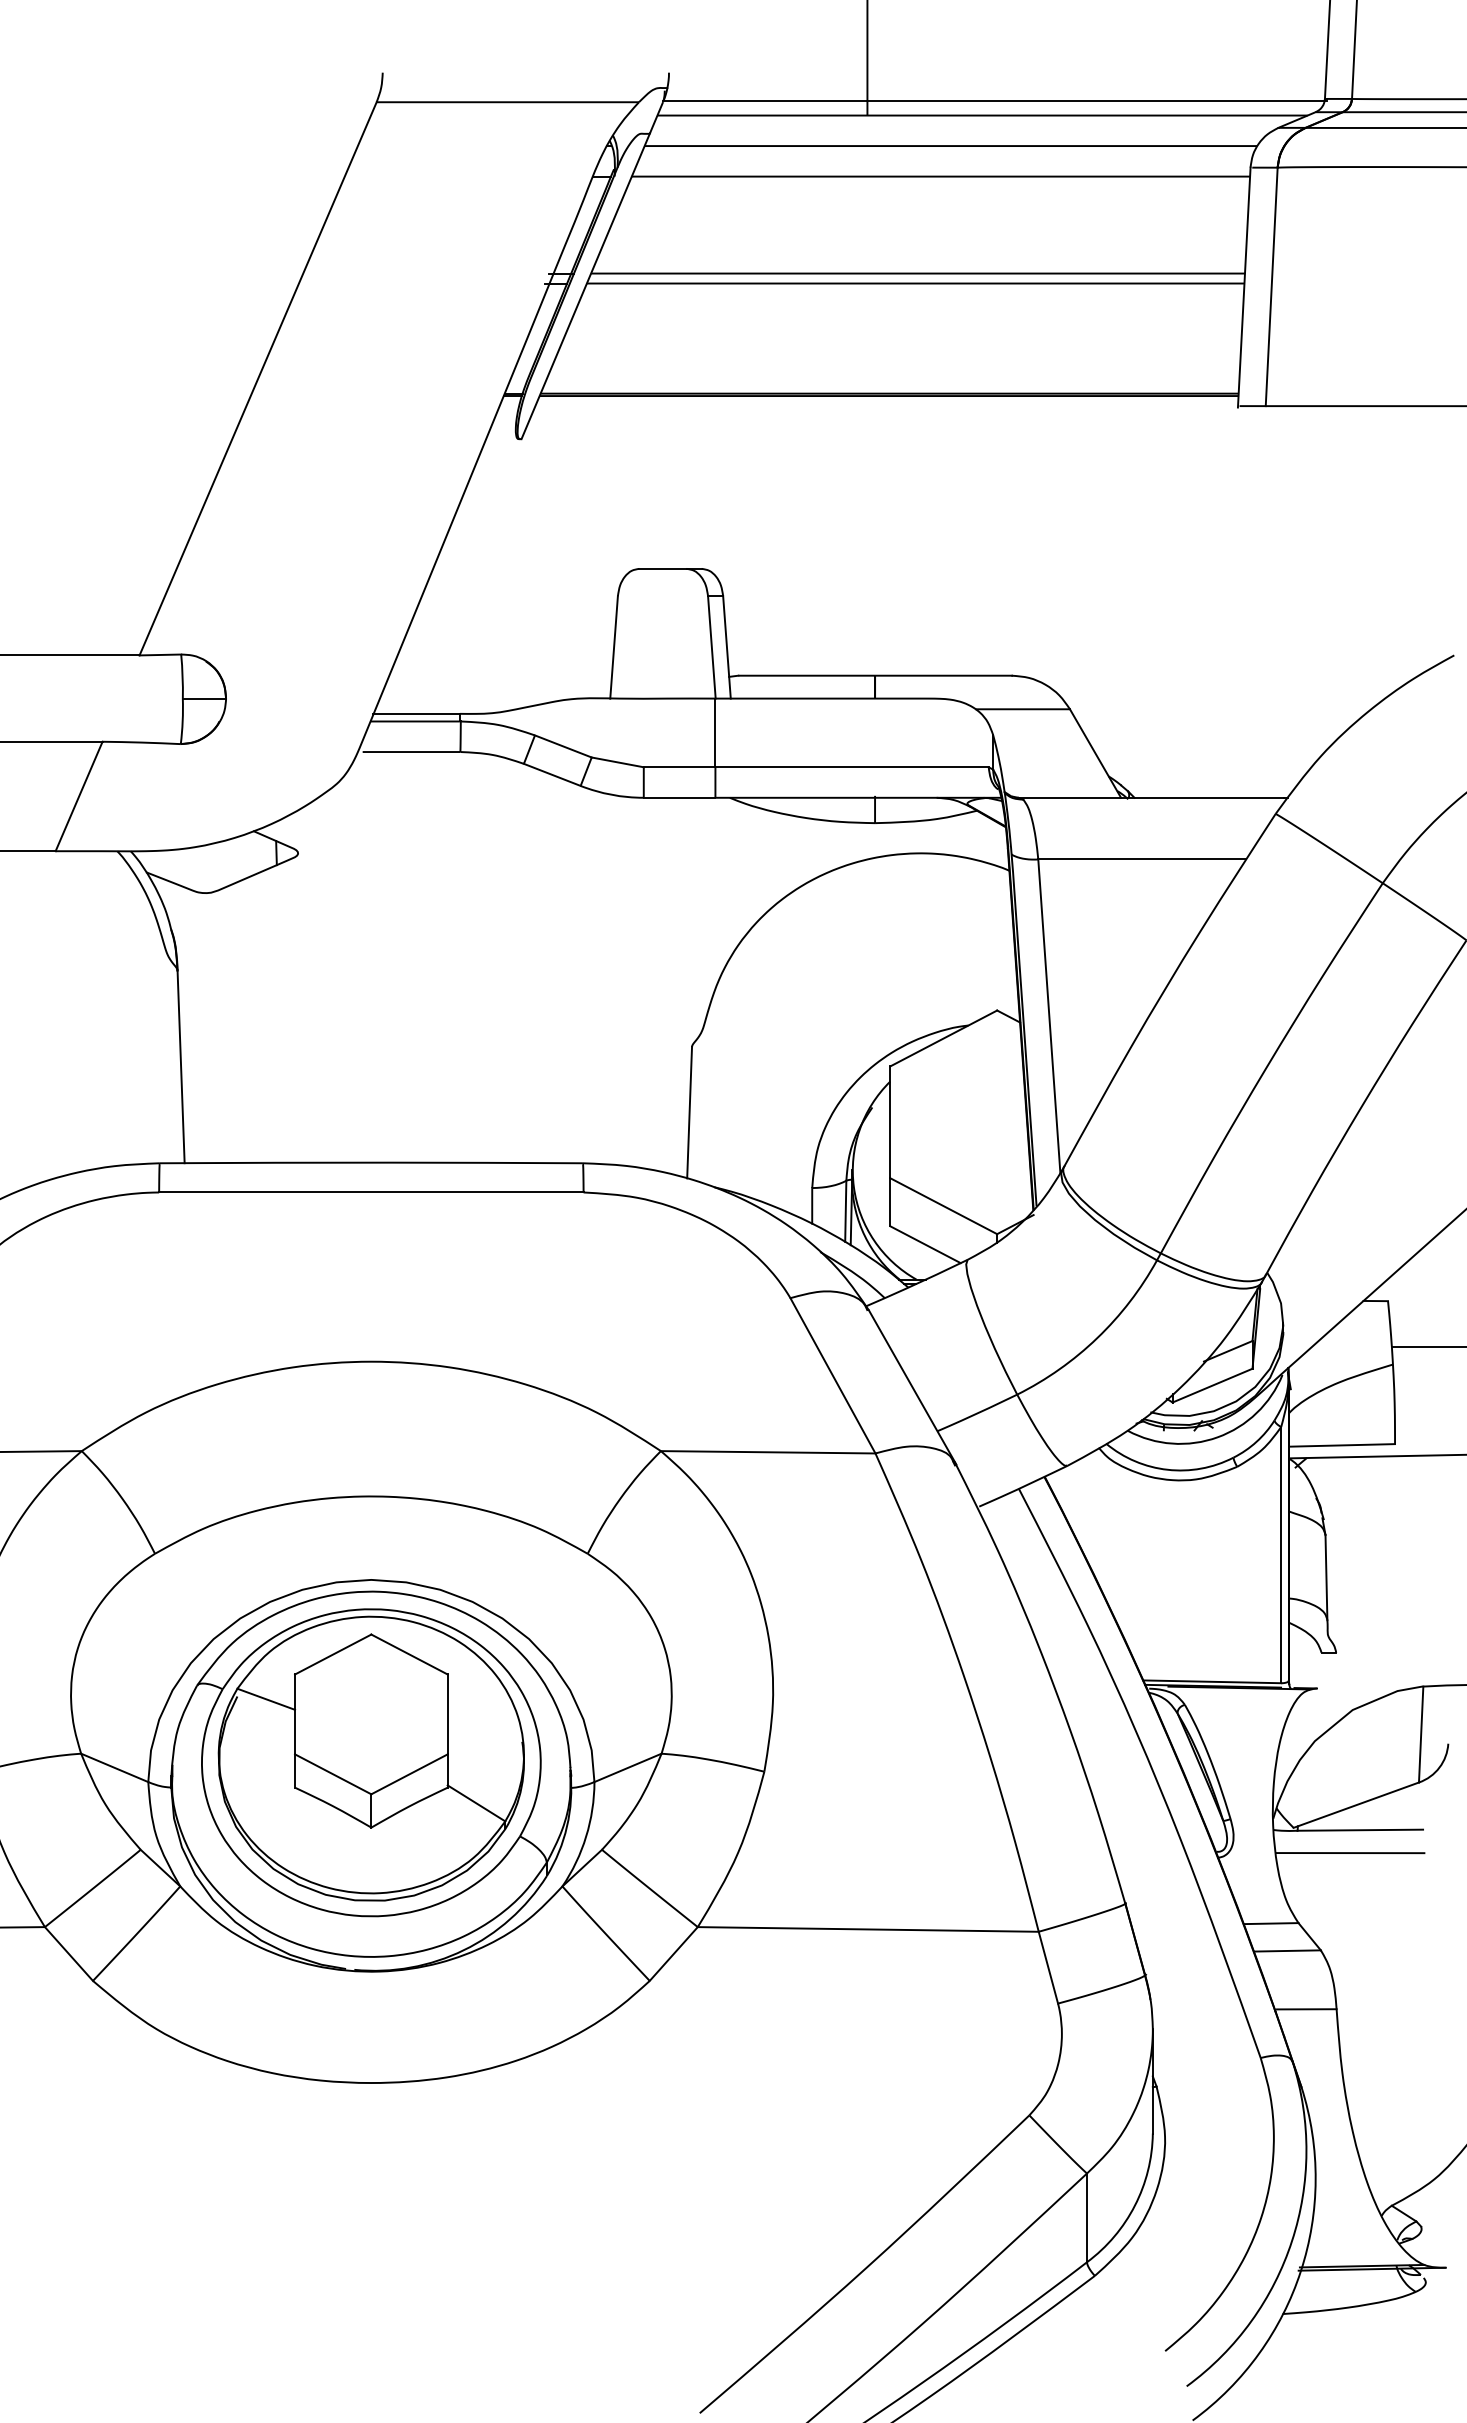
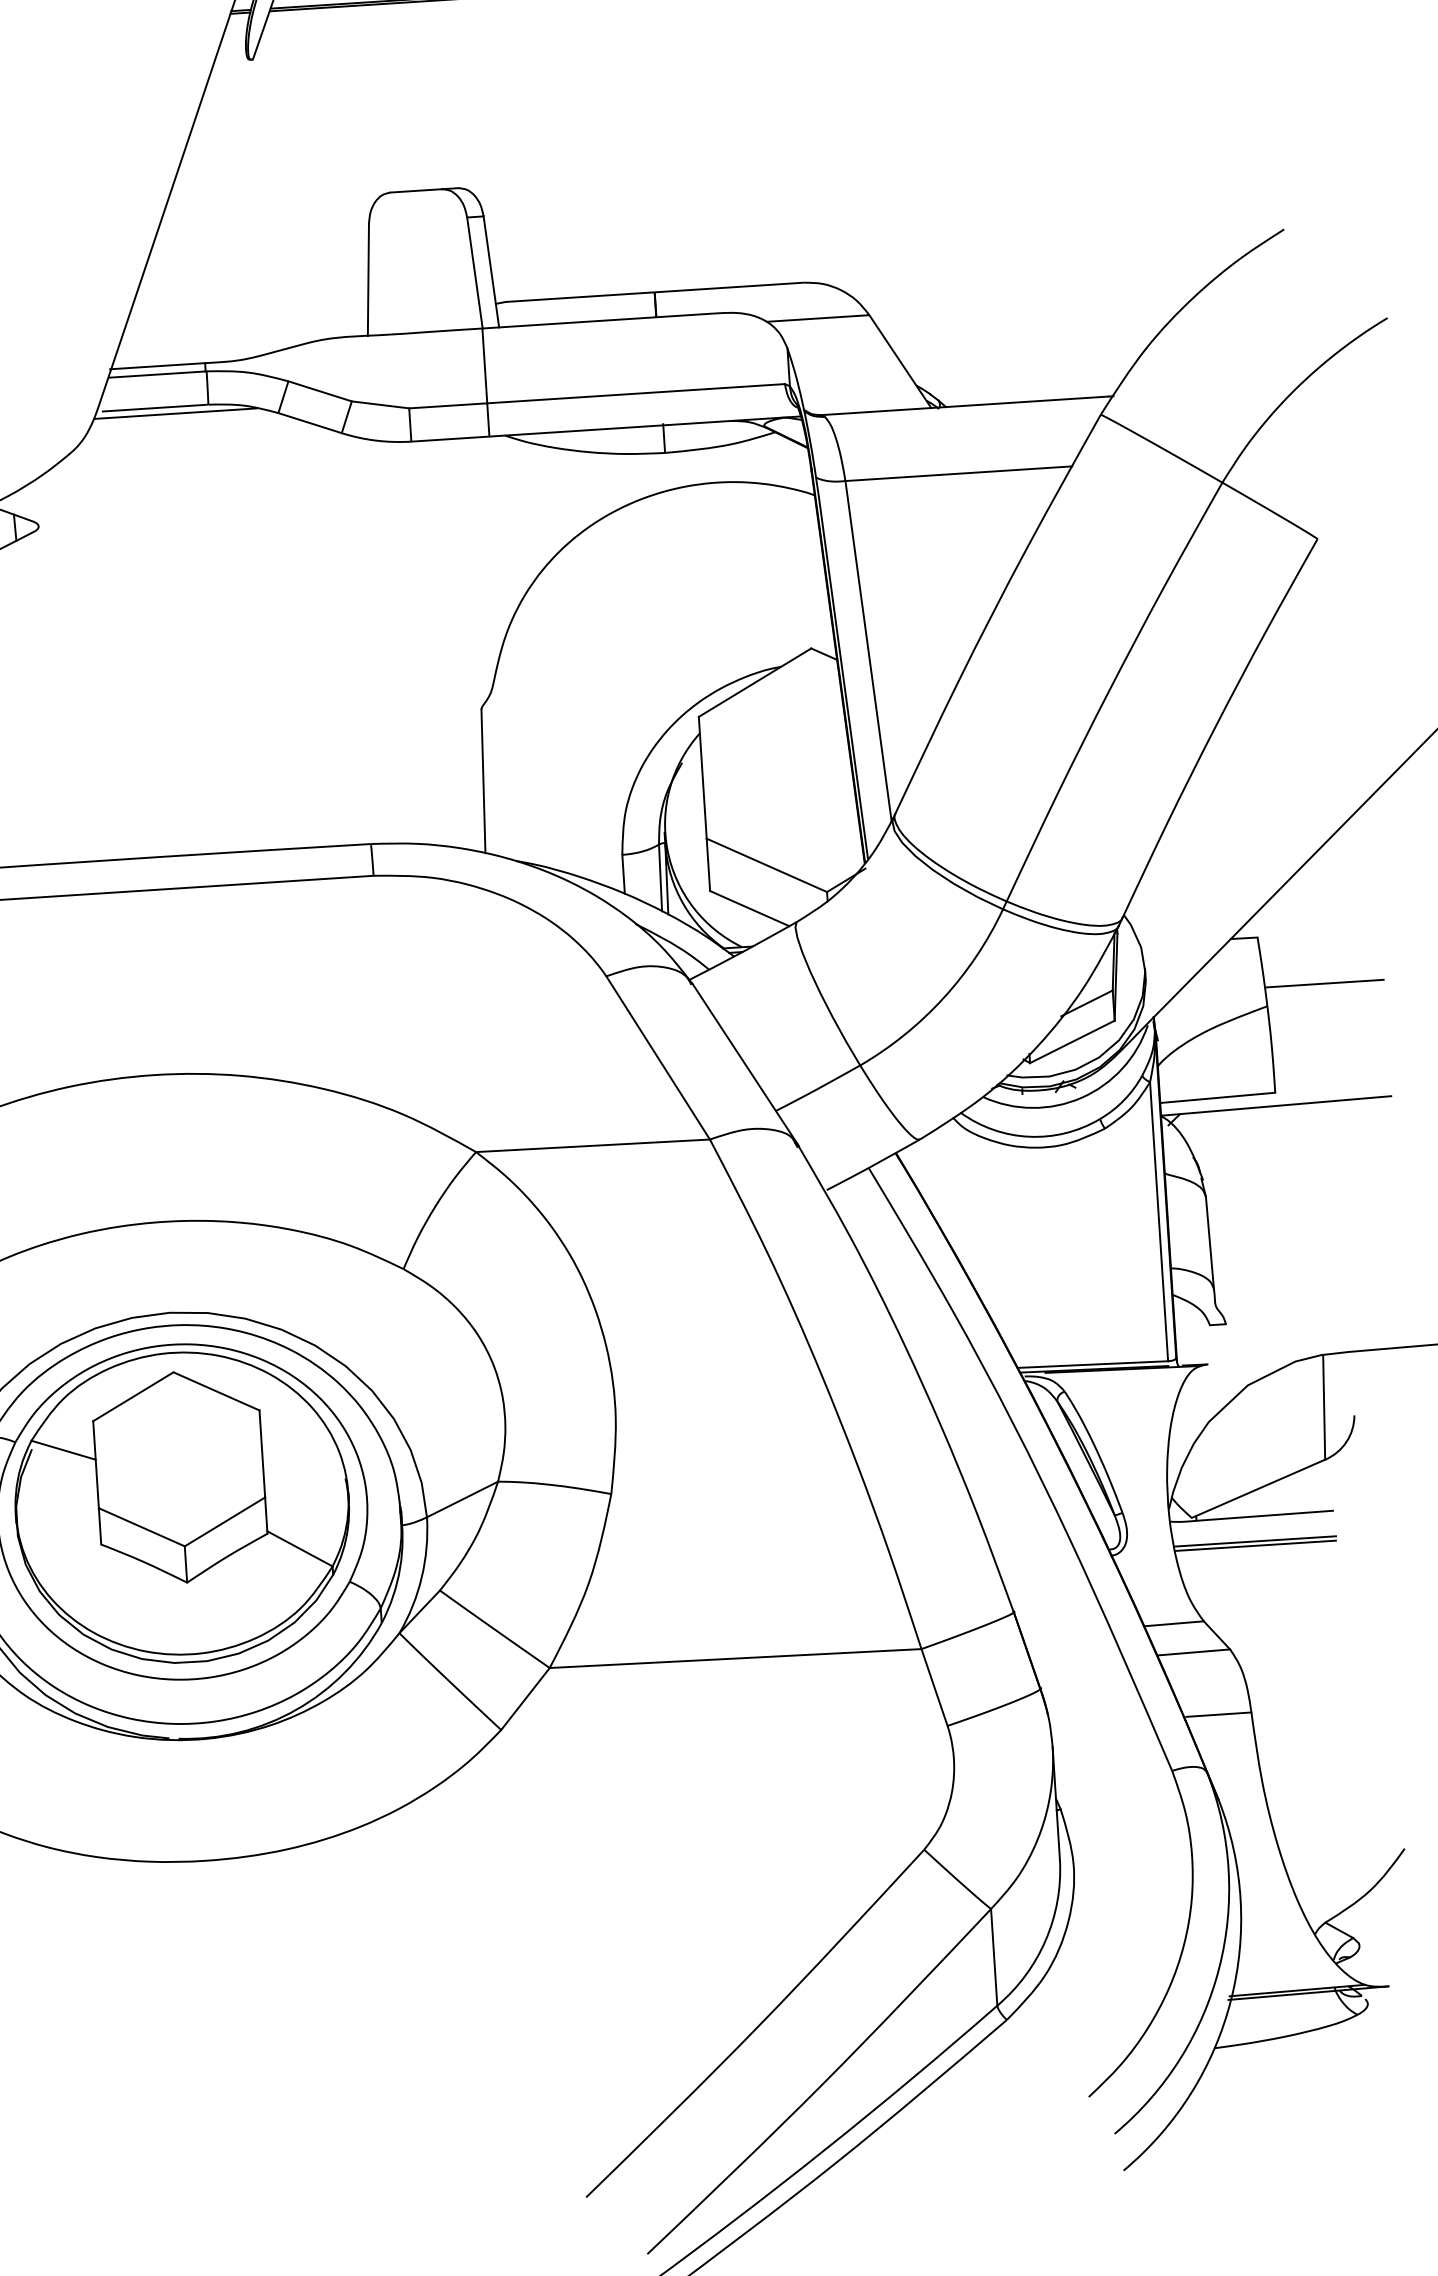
line: (429, 758) -> (175, 413), added
line: (1350, 1857) -> (1255, 1546), added

